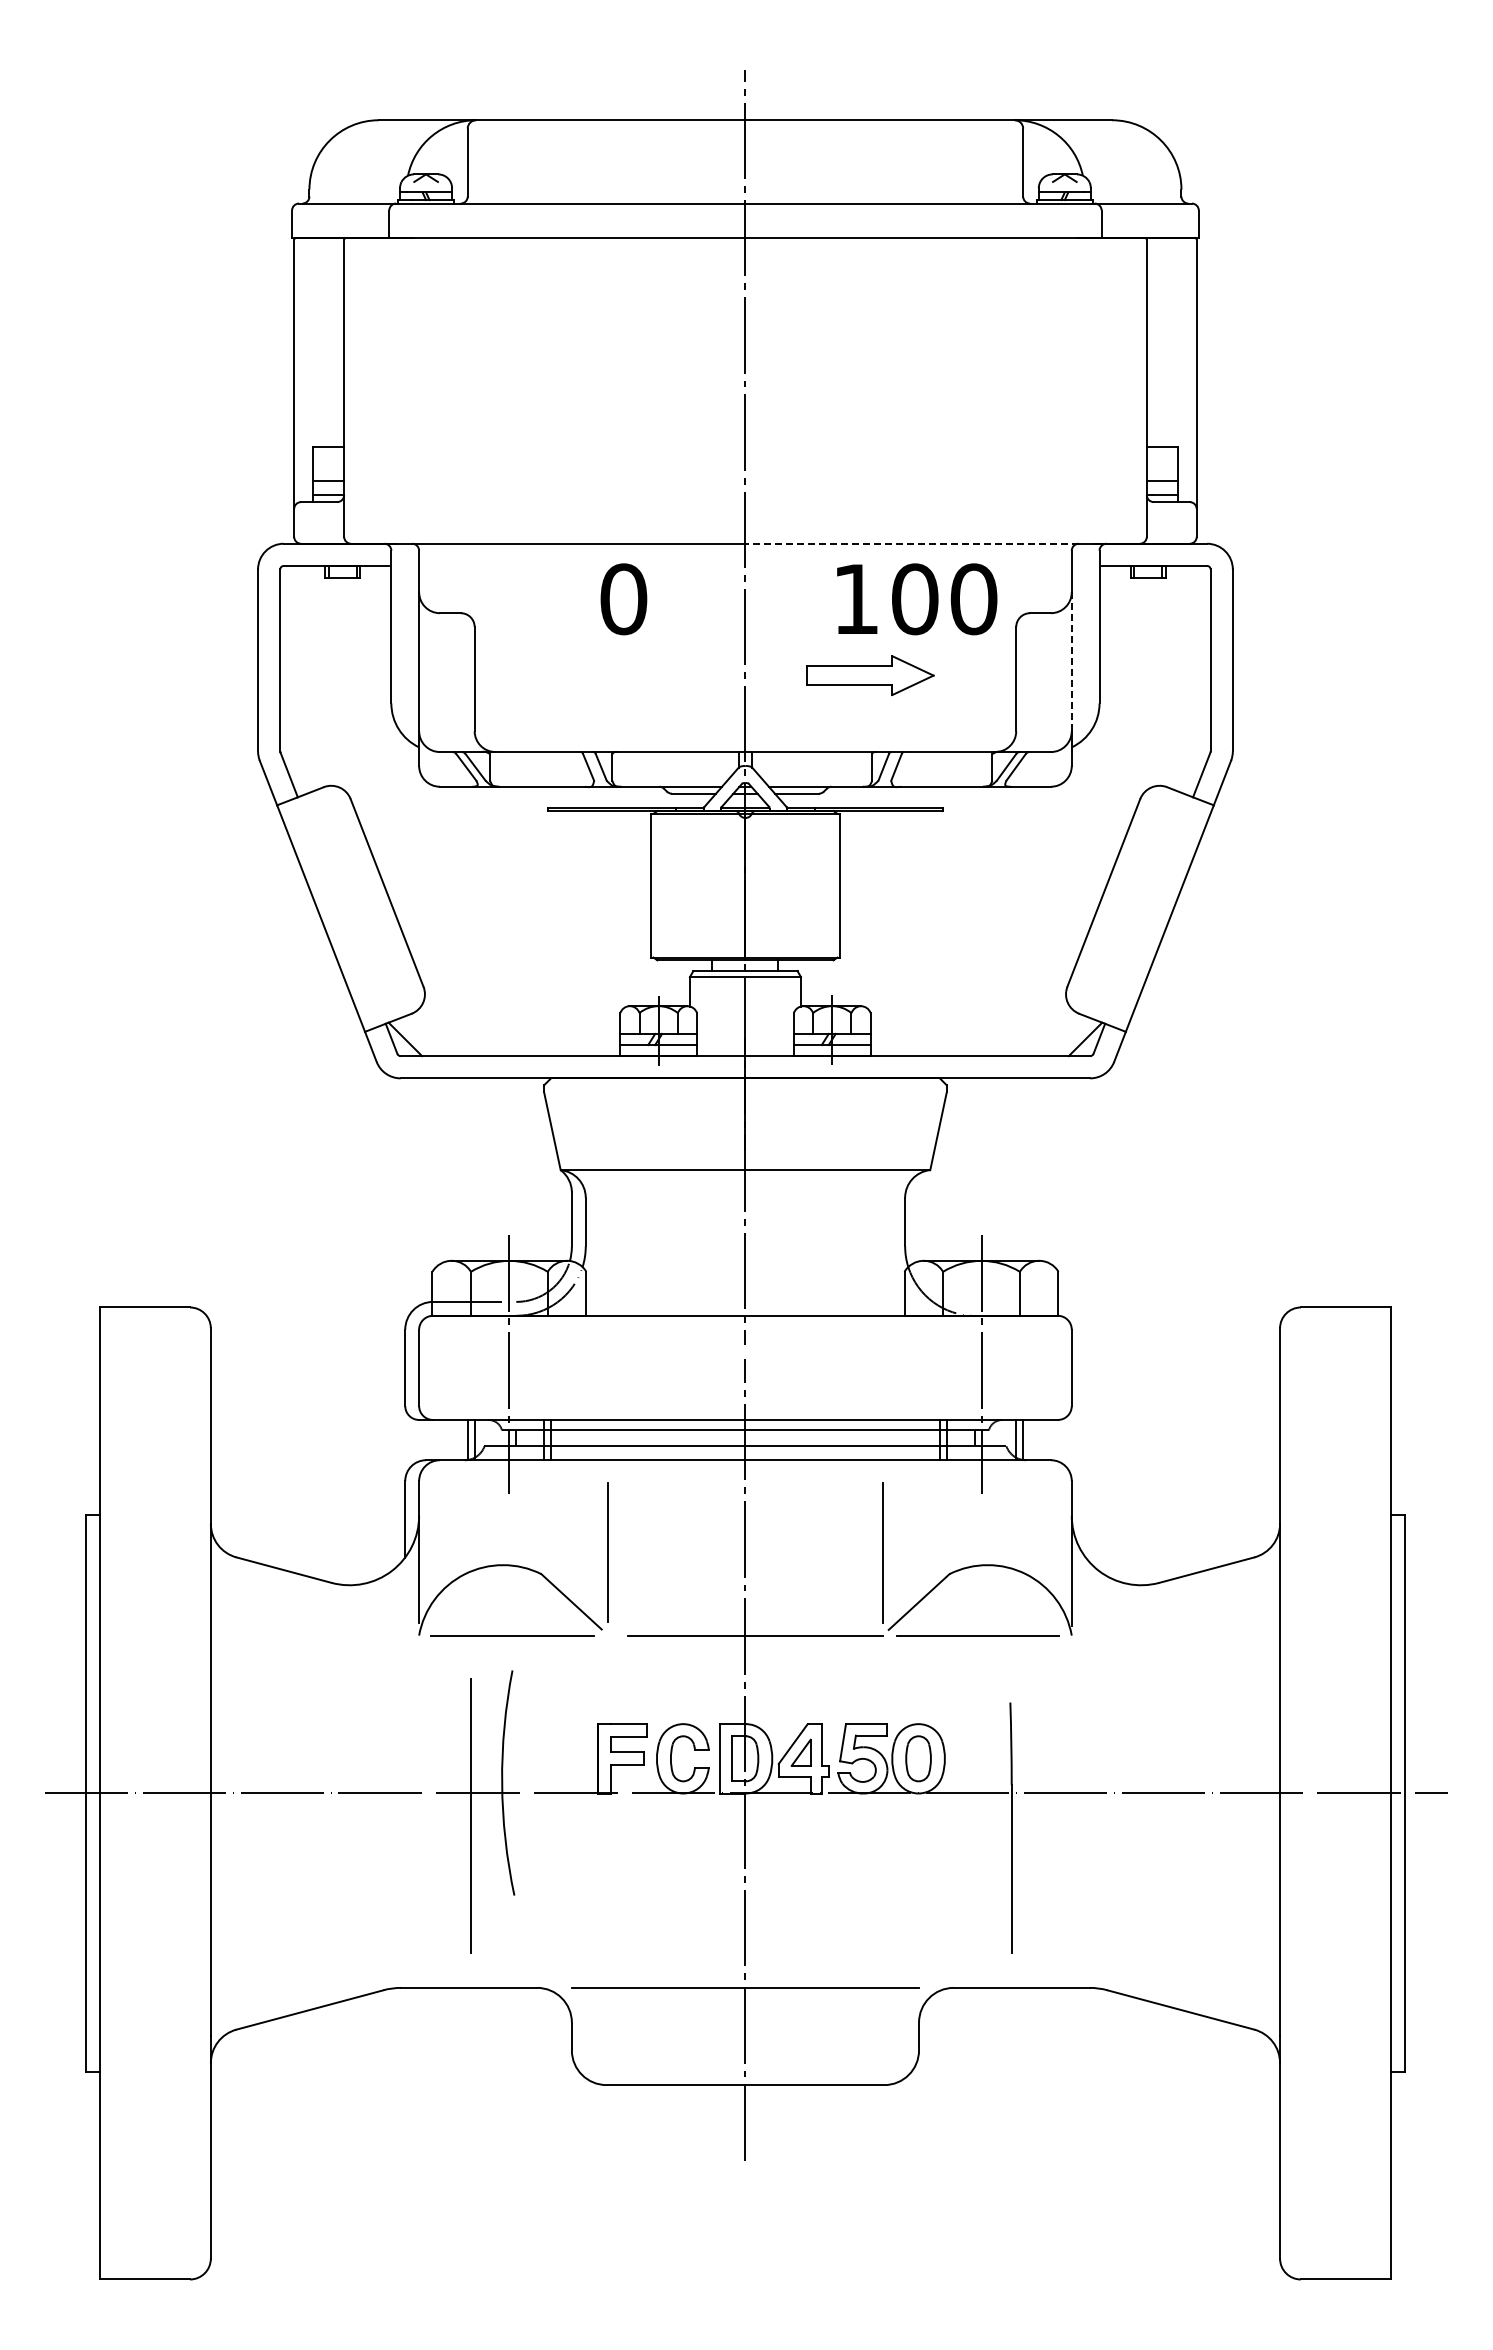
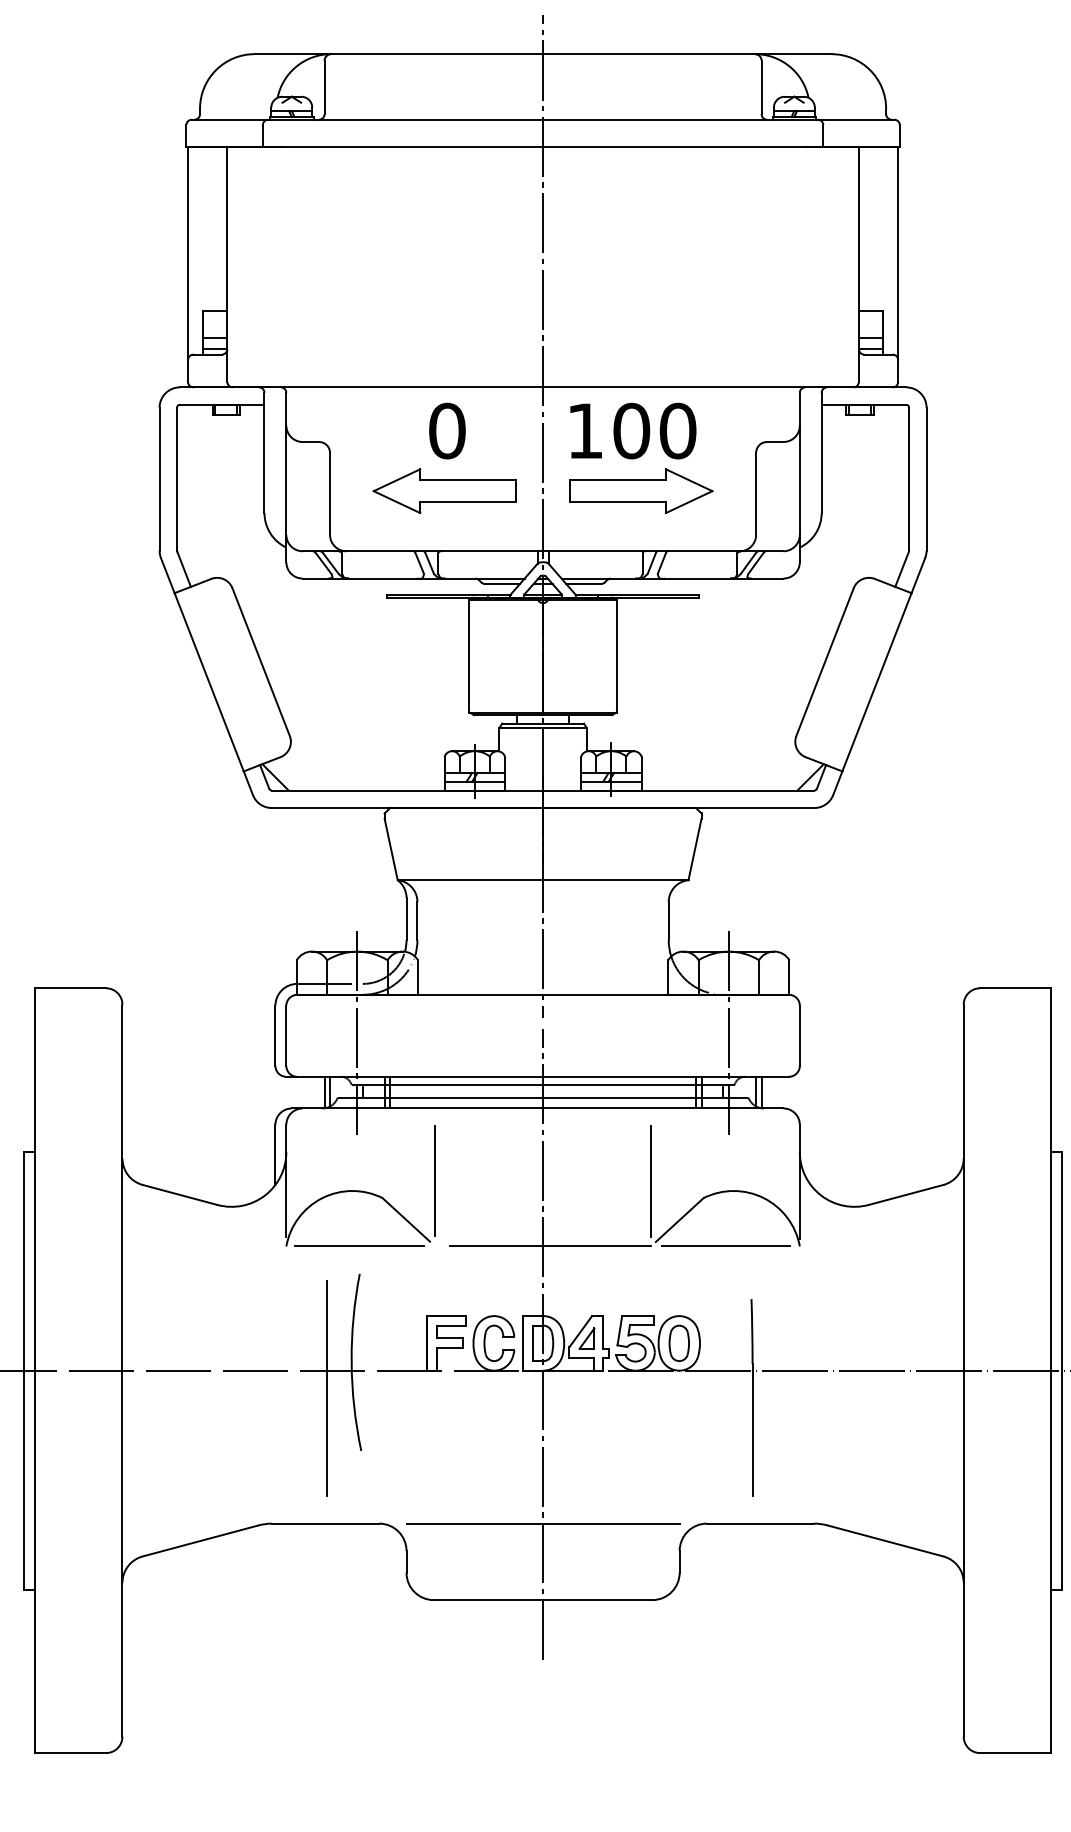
line: (912, 543) -> (674, 387), dashed -> solid
text: (917, 599) -> (633, 431), moved
line: (1071, 661) -> (799, 480), dashed -> solid
part: (620, 675) -> (444, 491), added
part: (870, 675) -> (641, 491), size x1.43

